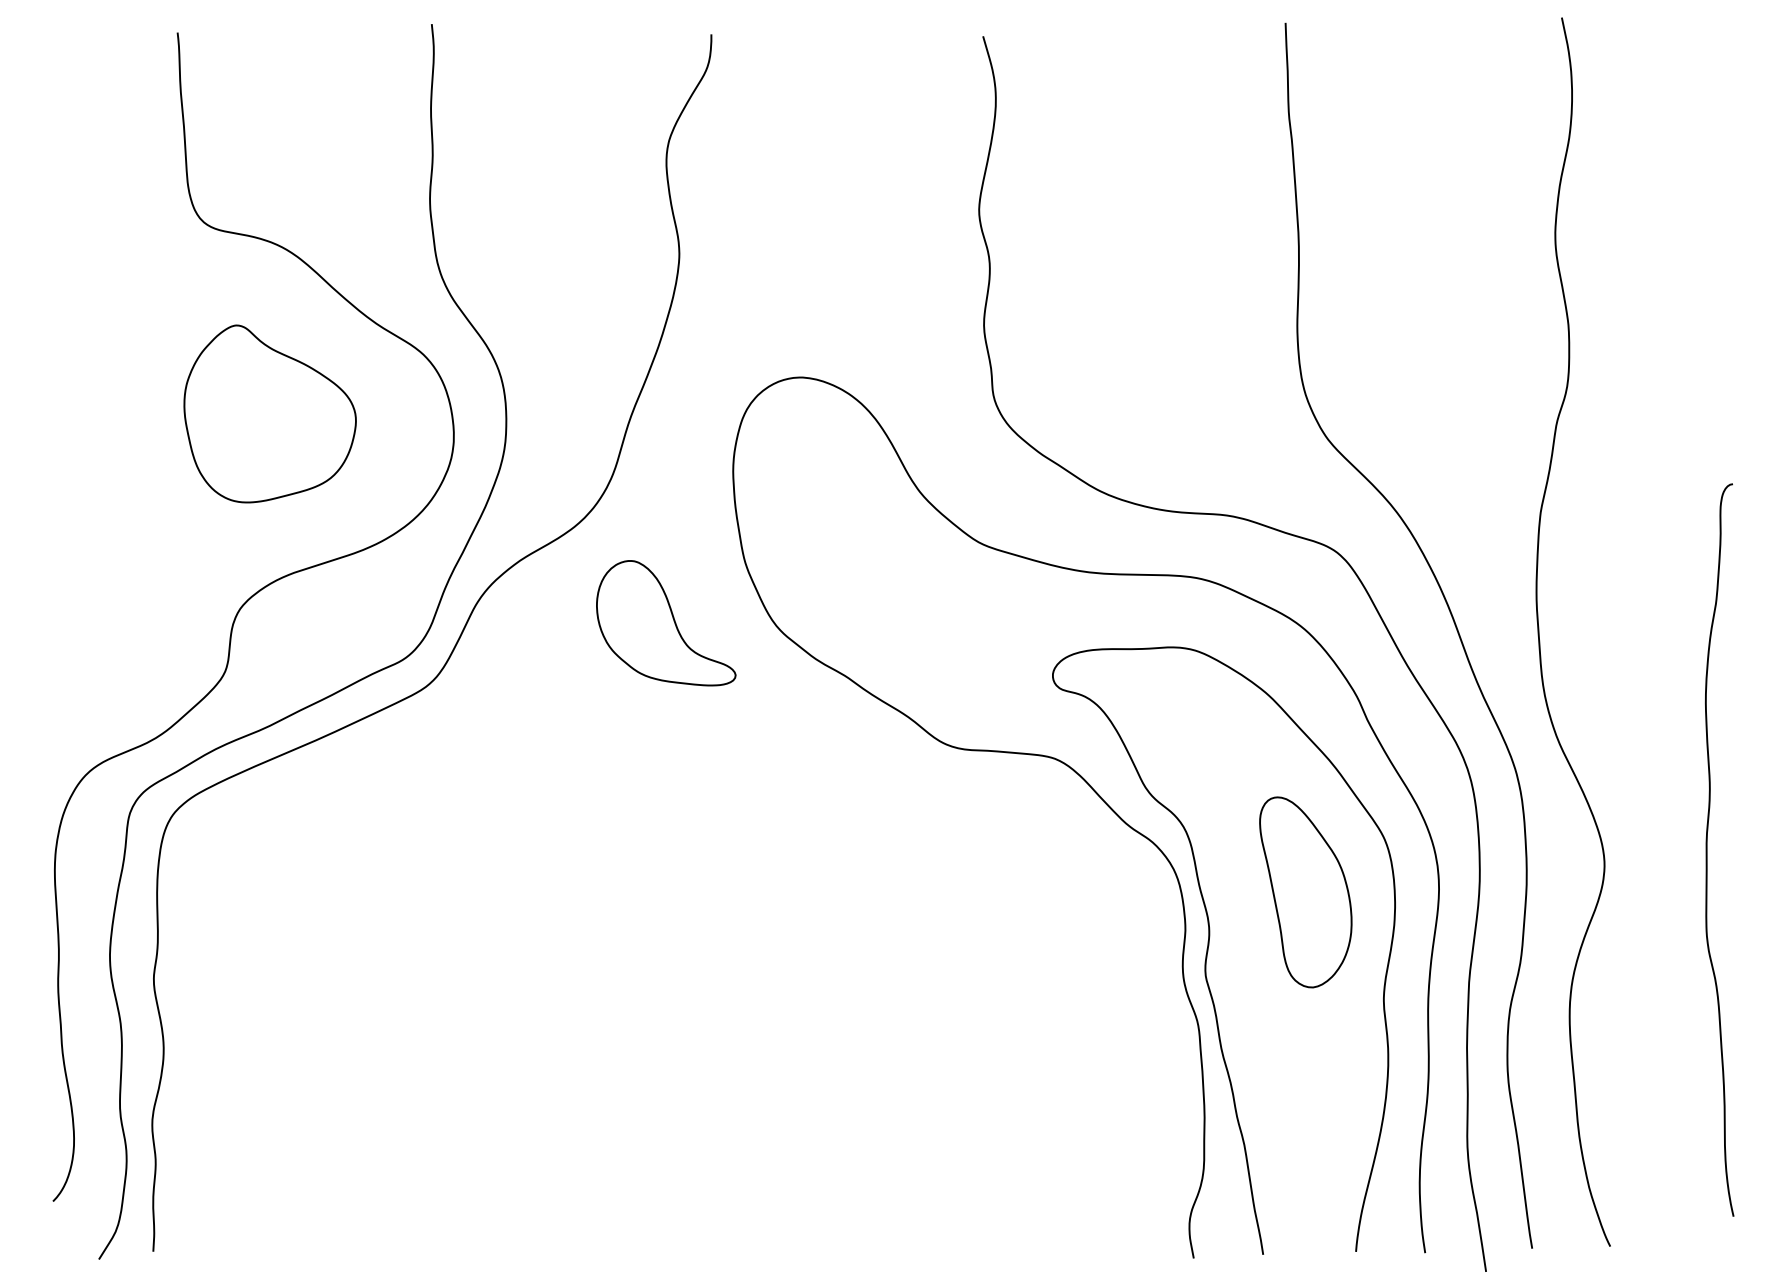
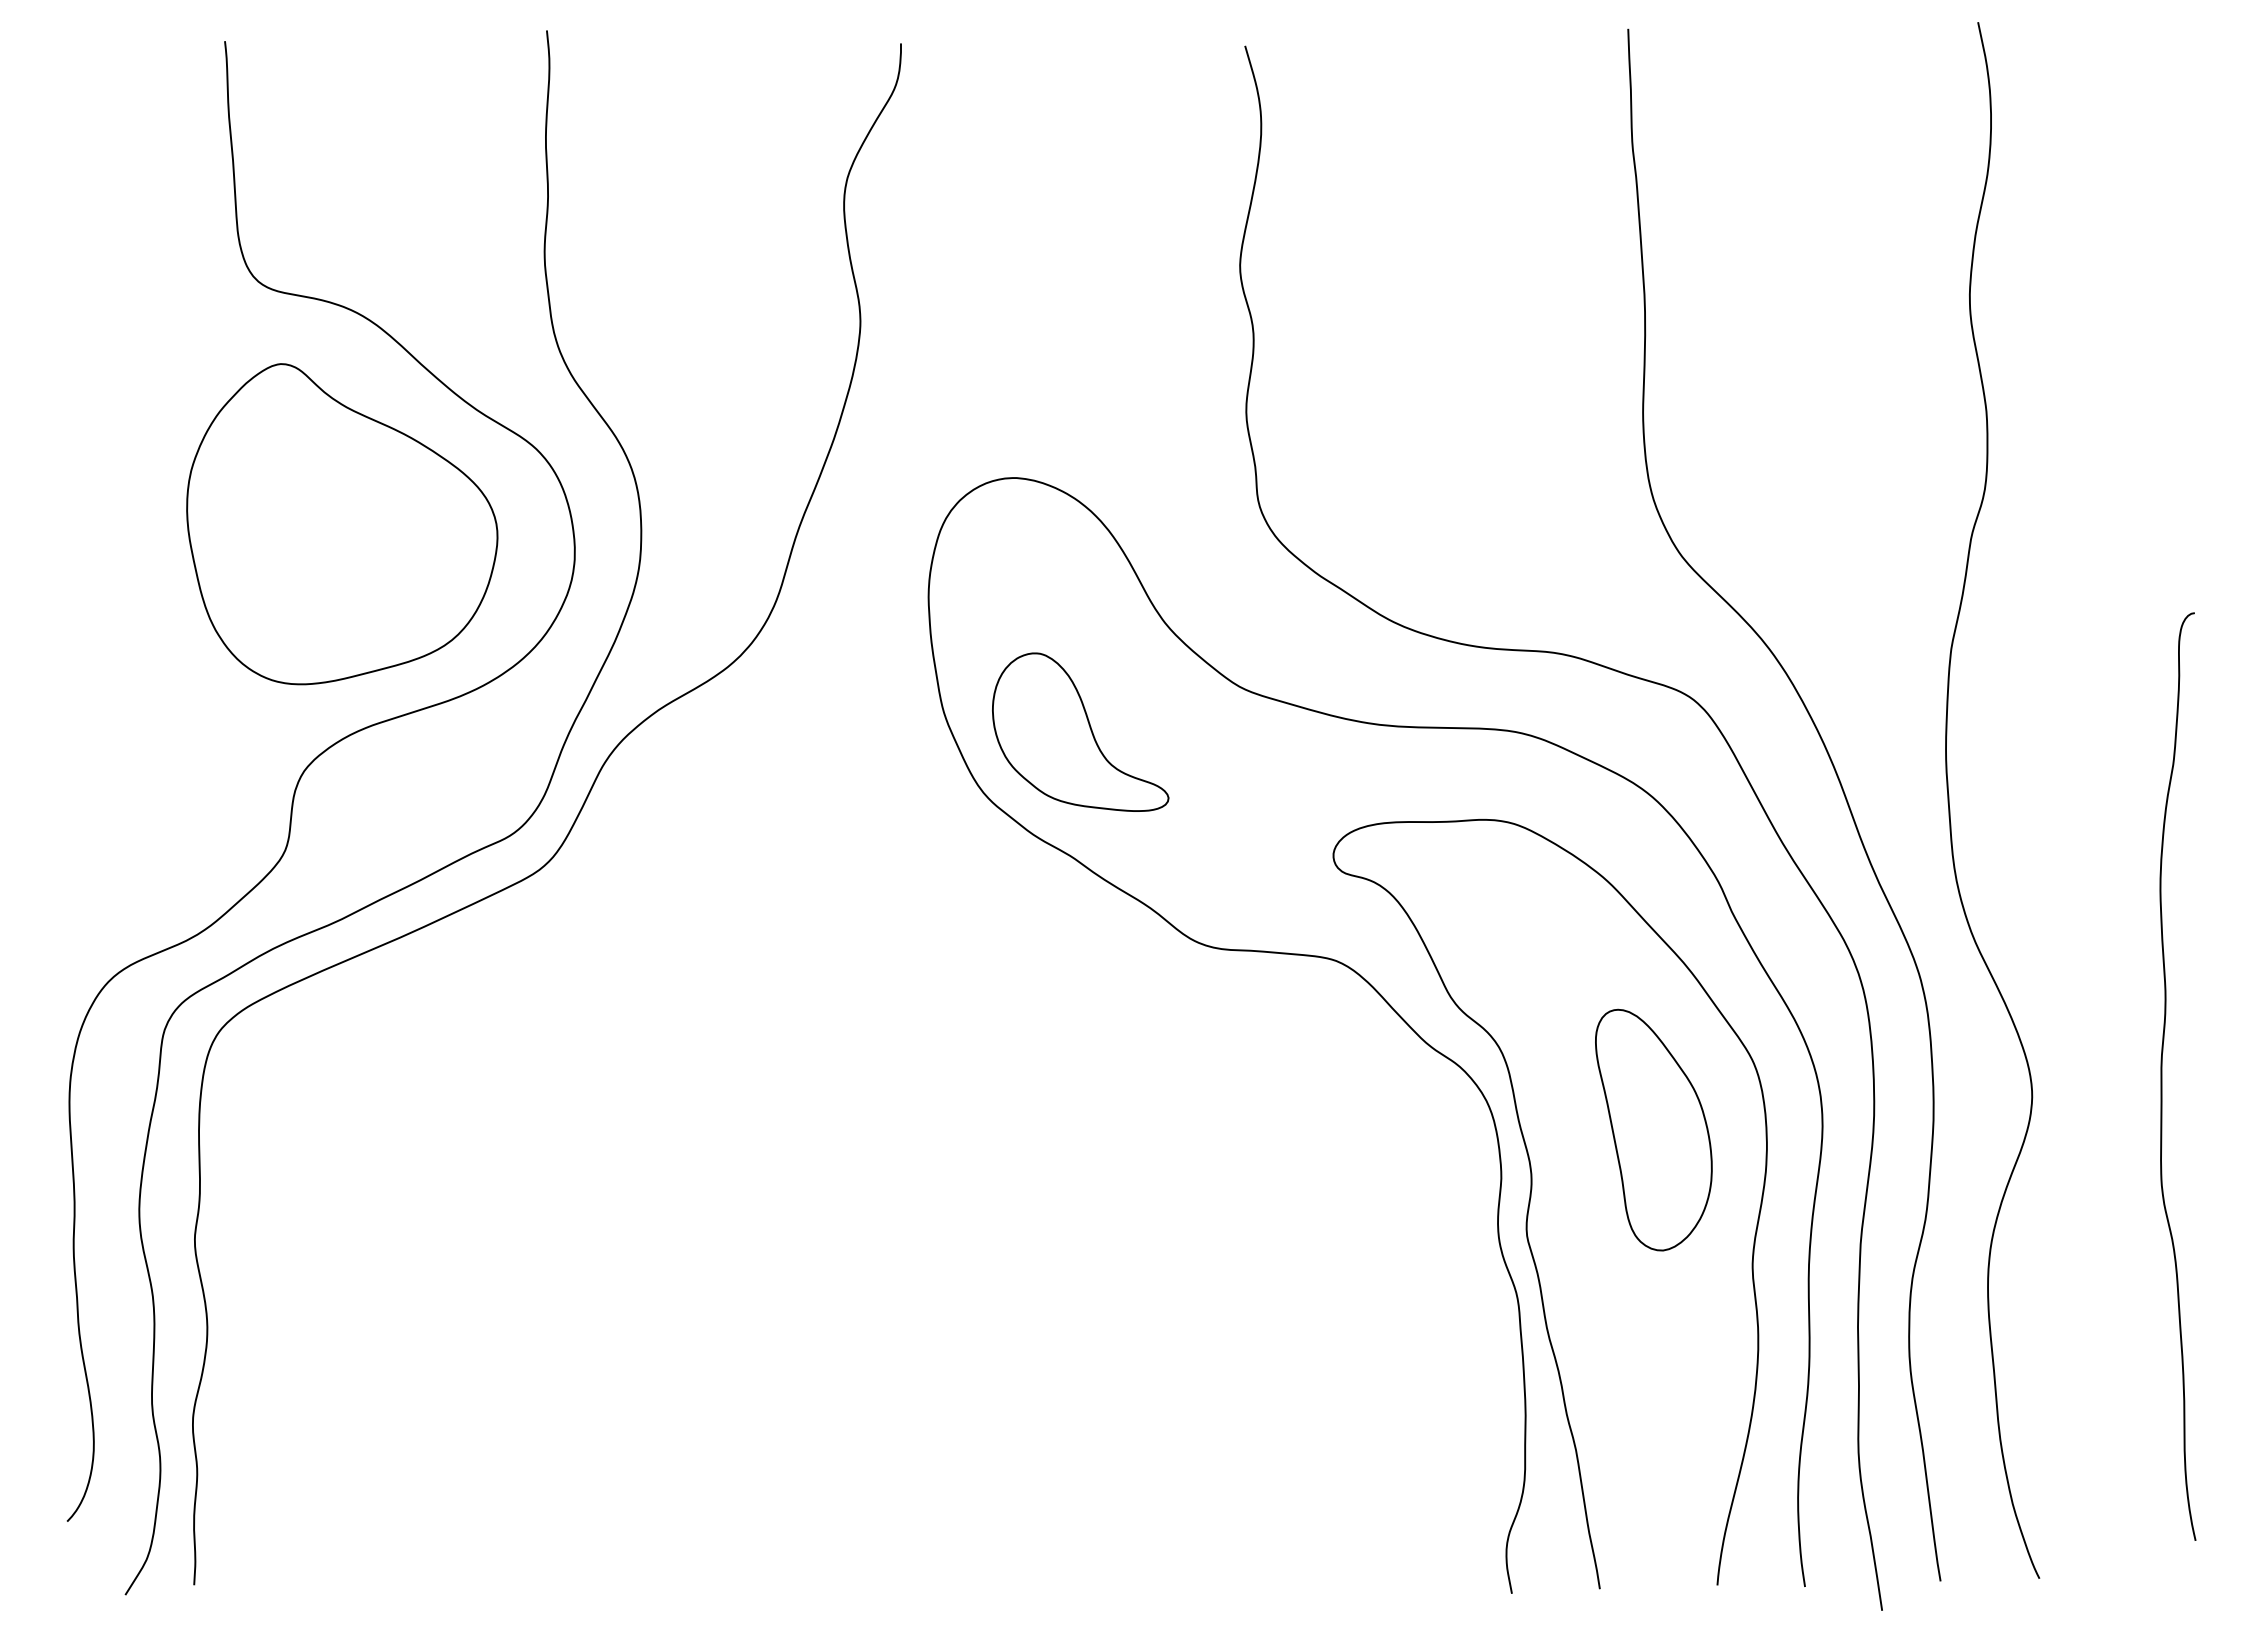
part: (269, 413) -> (341, 523), size x1.43
part: (666, 623) -> (1080, 732), moved

